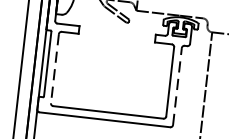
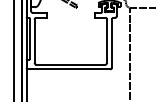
line: (54, 69) -> (34, 41), dashed -> solid
line: (176, 86) -> (111, 43), dashed -> solid

